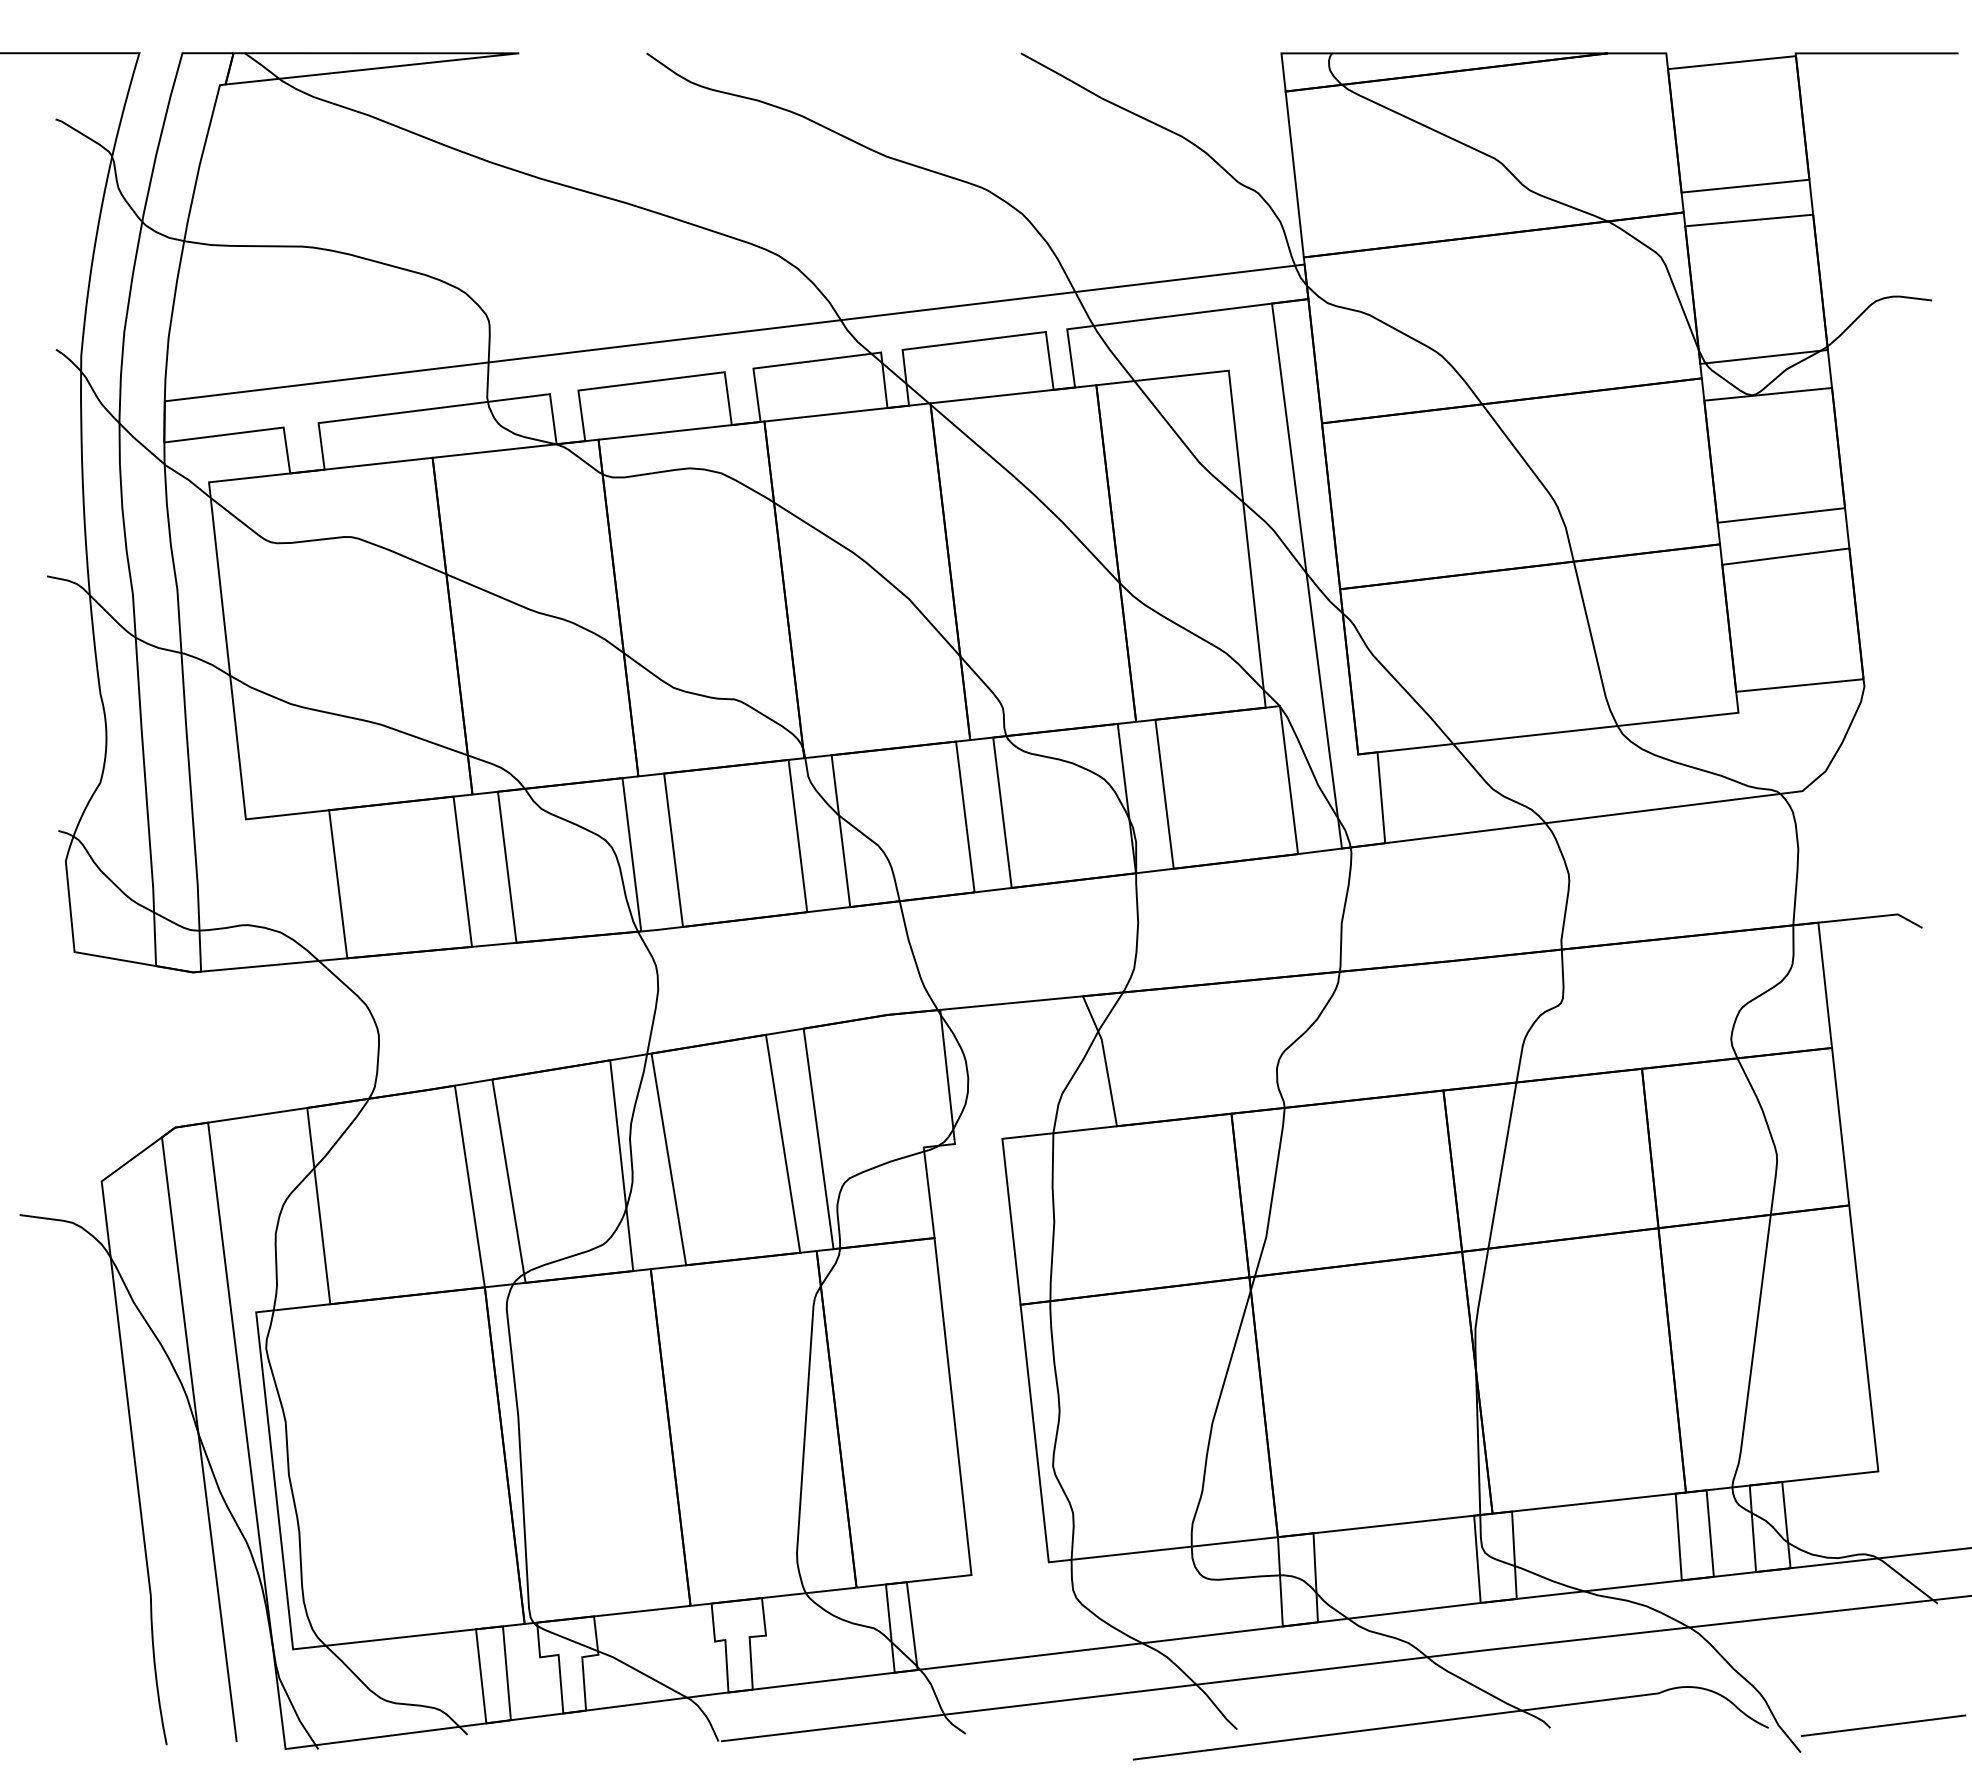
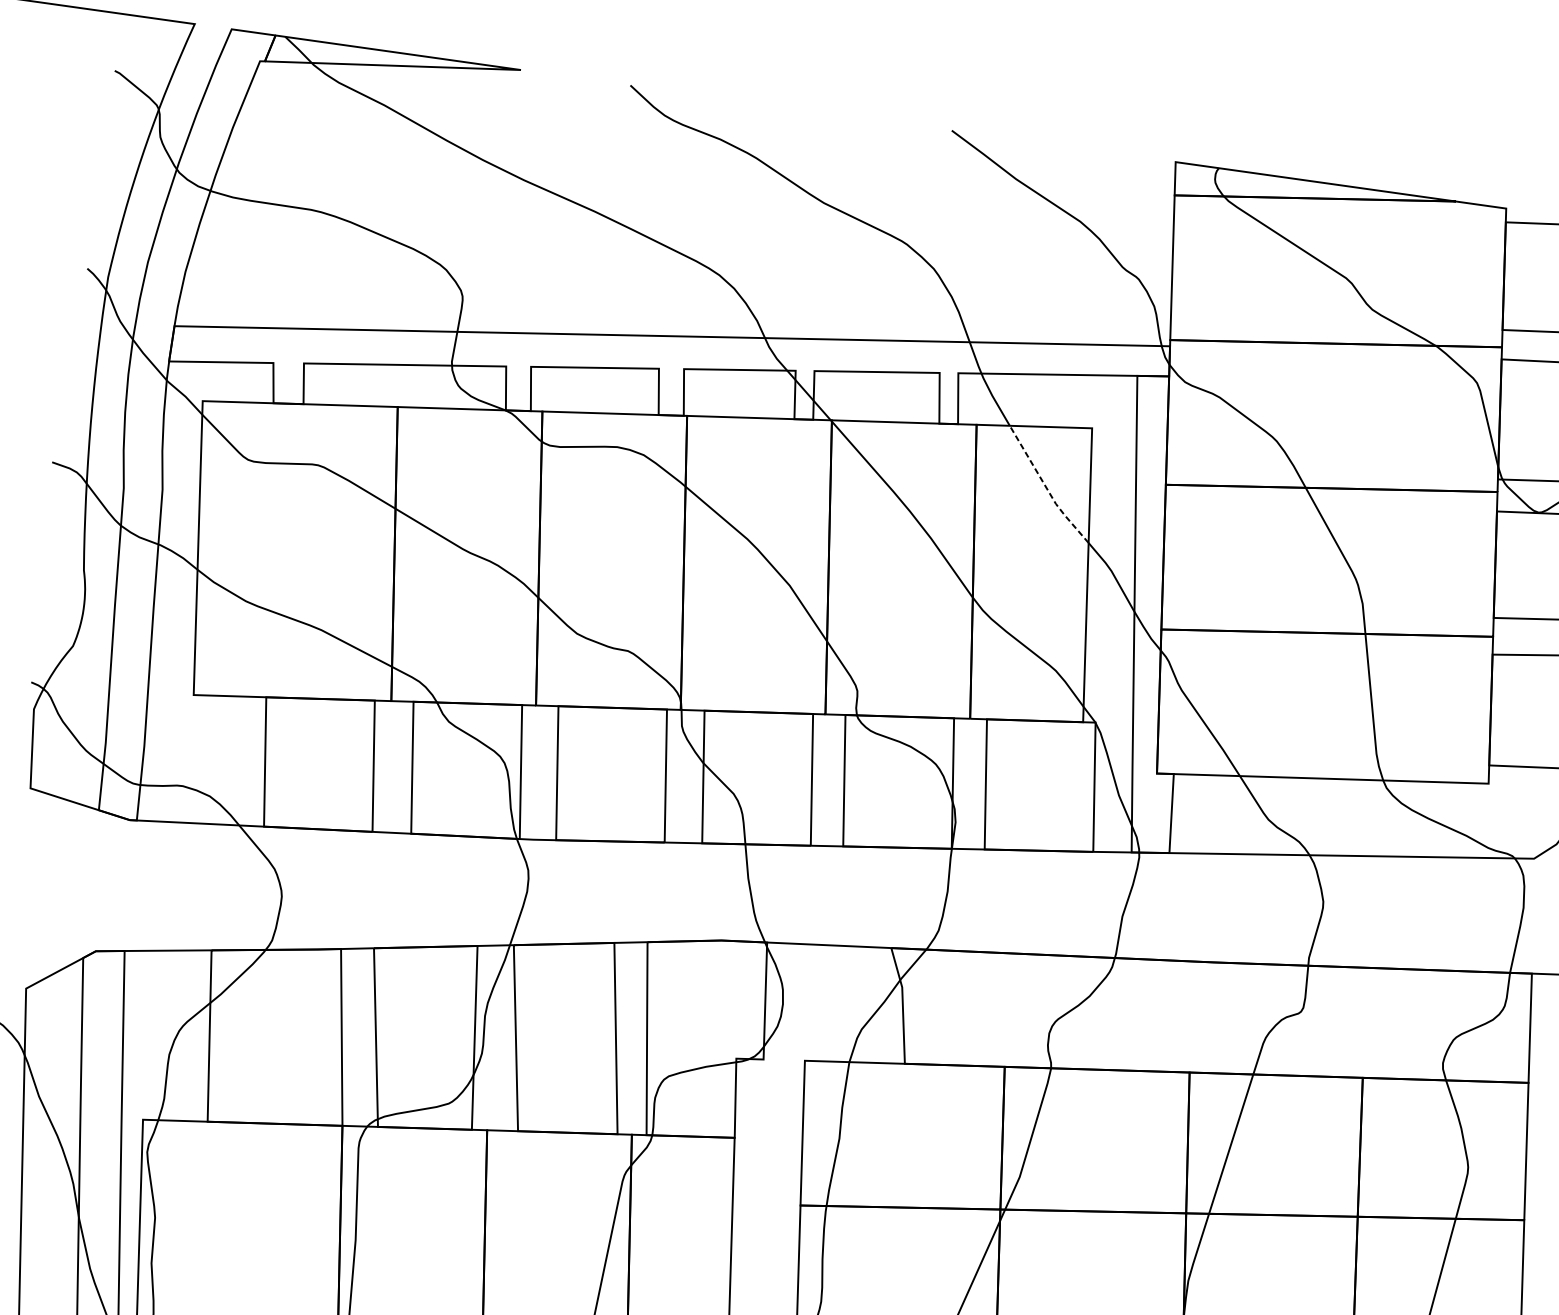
line: (1186, 445) -> (1046, 487), solid -> dashed

